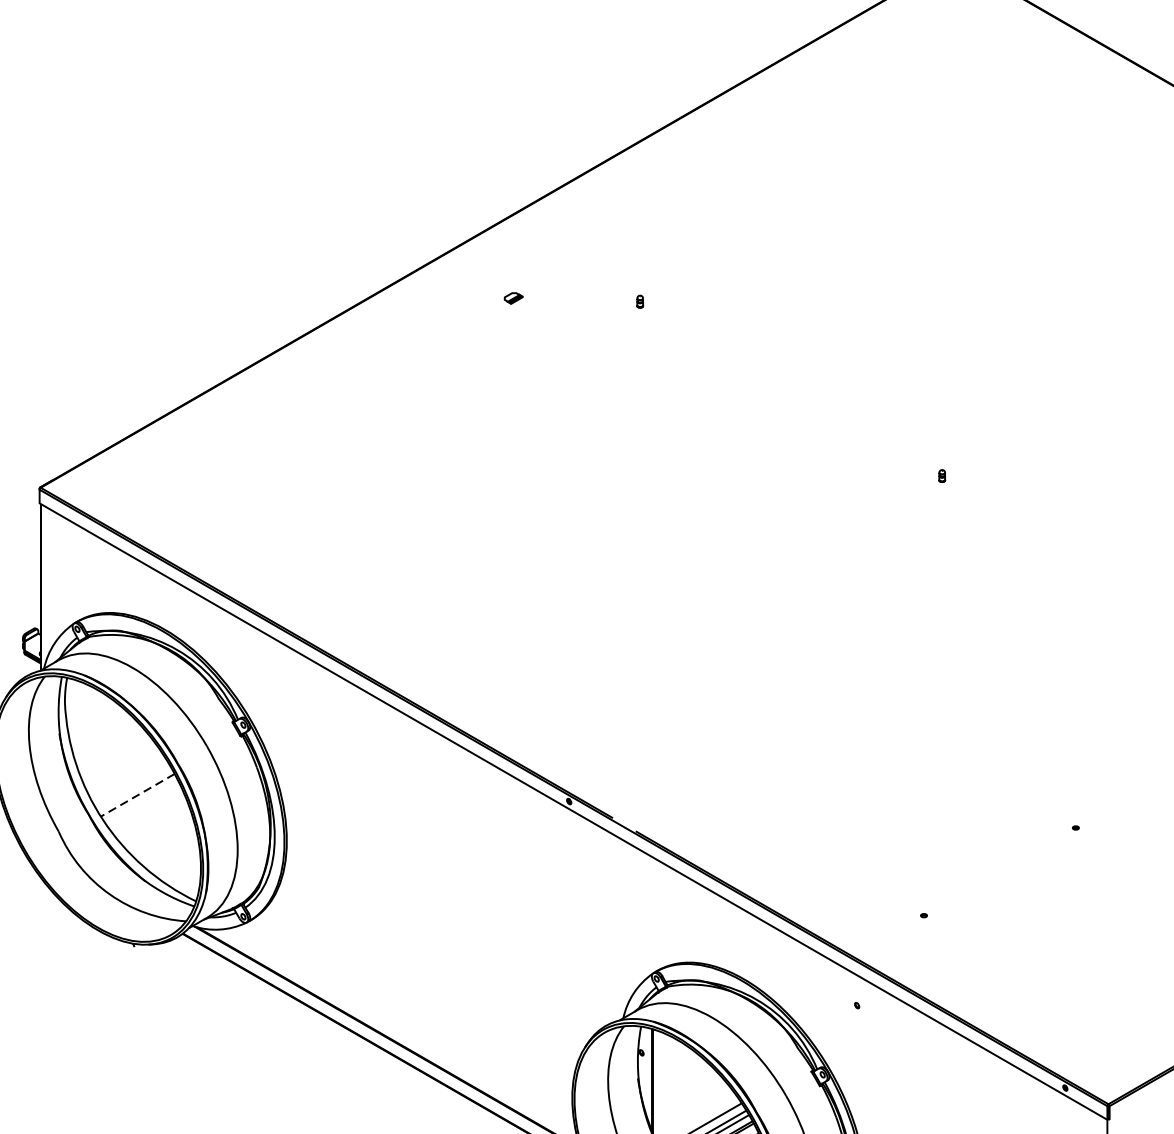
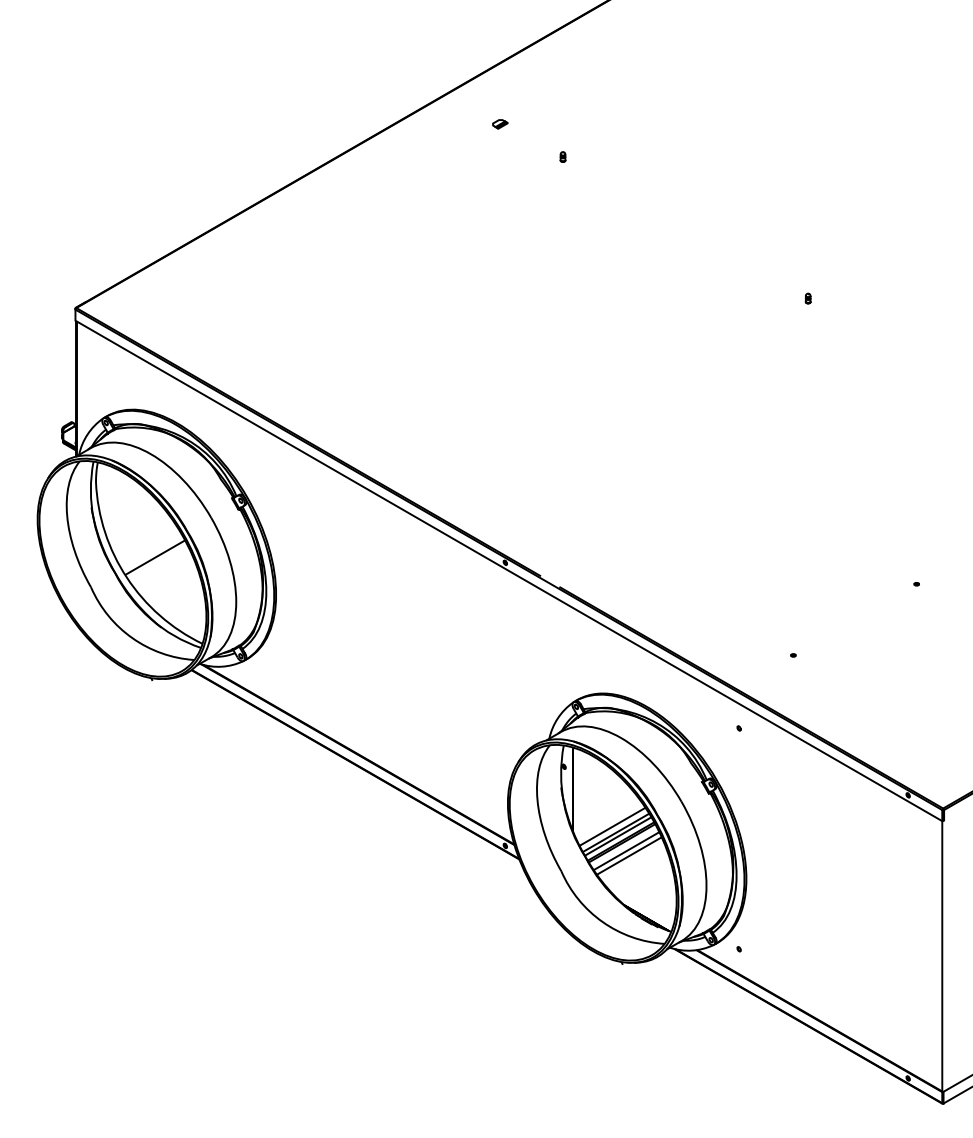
part: (513, 298) -> (500, 124), moved
line: (138, 795) -> (155, 557), dashed -> solid

